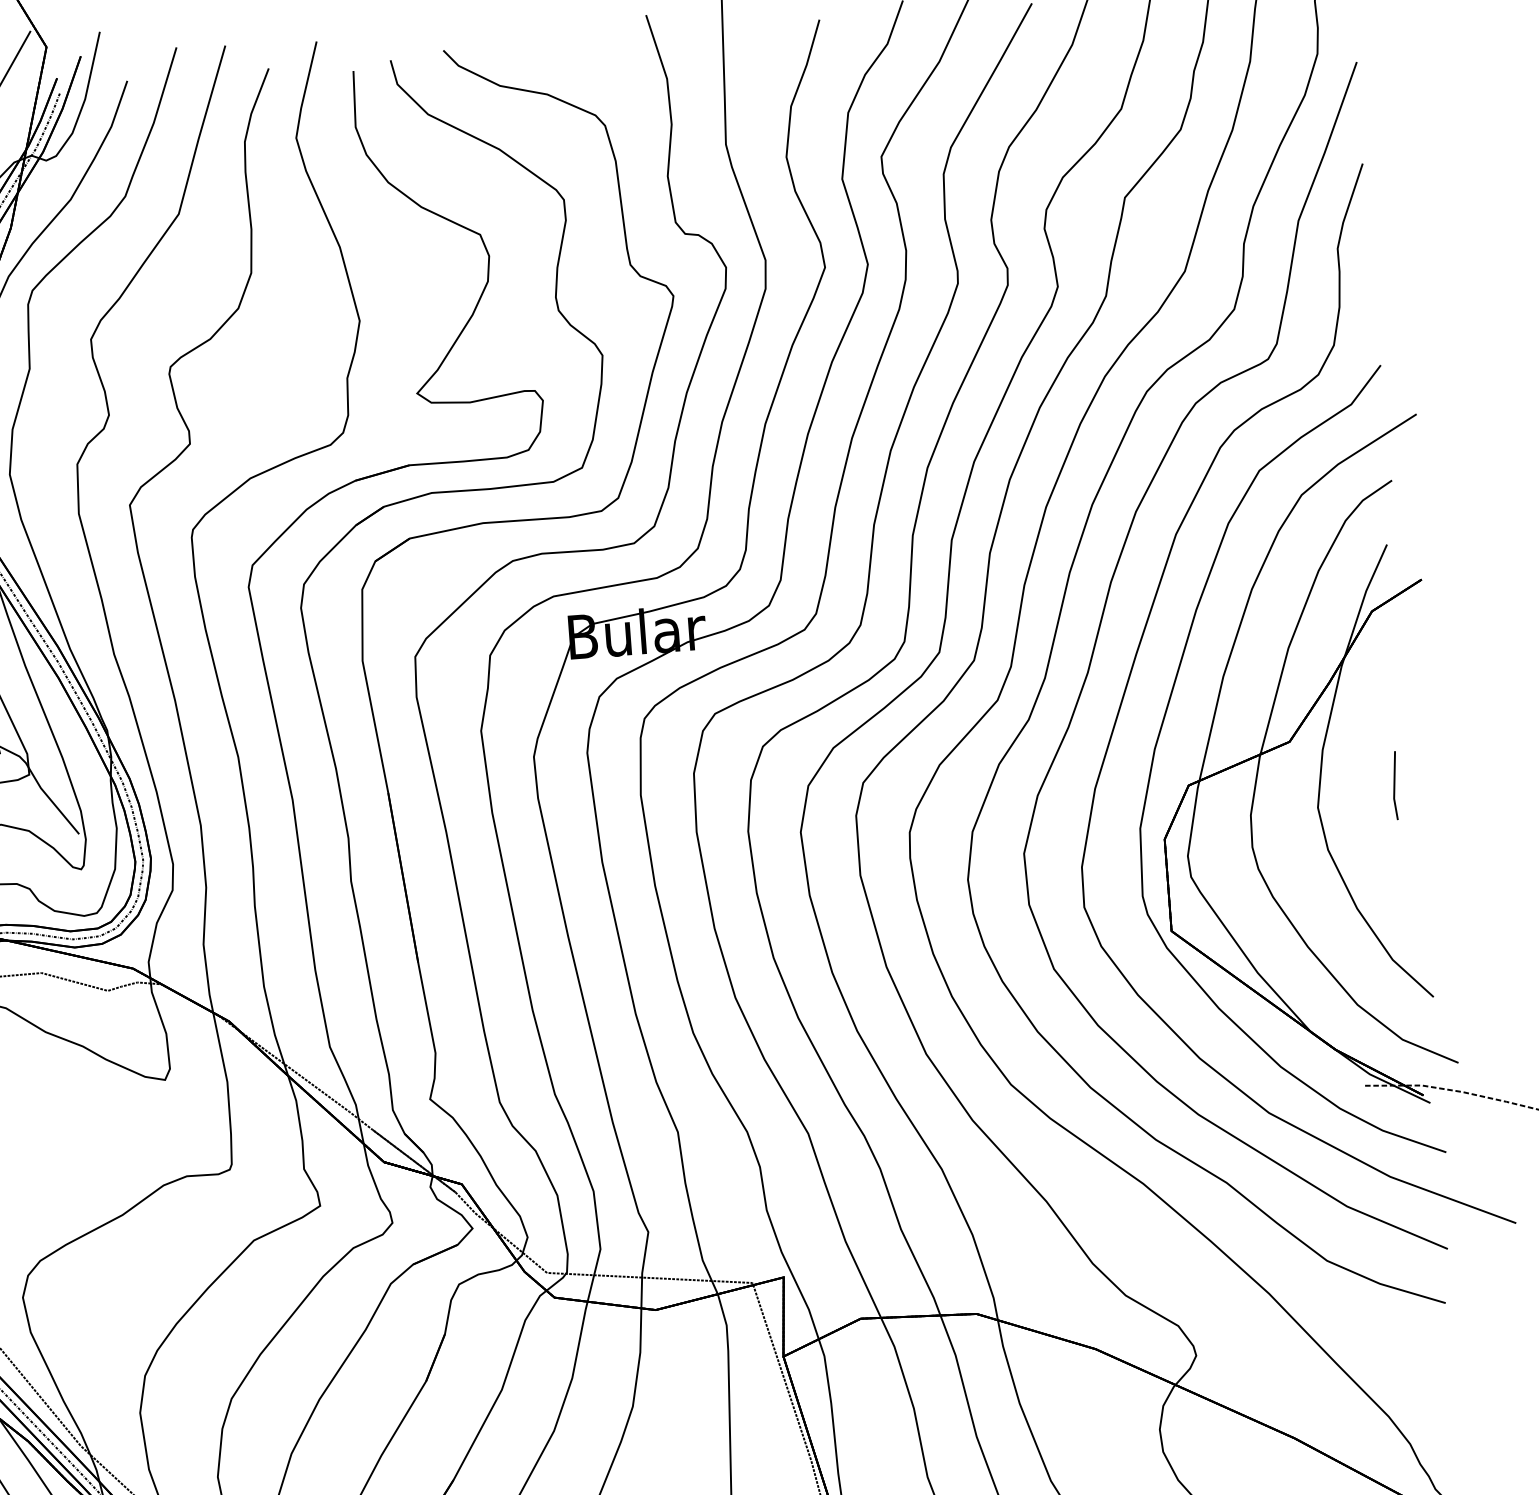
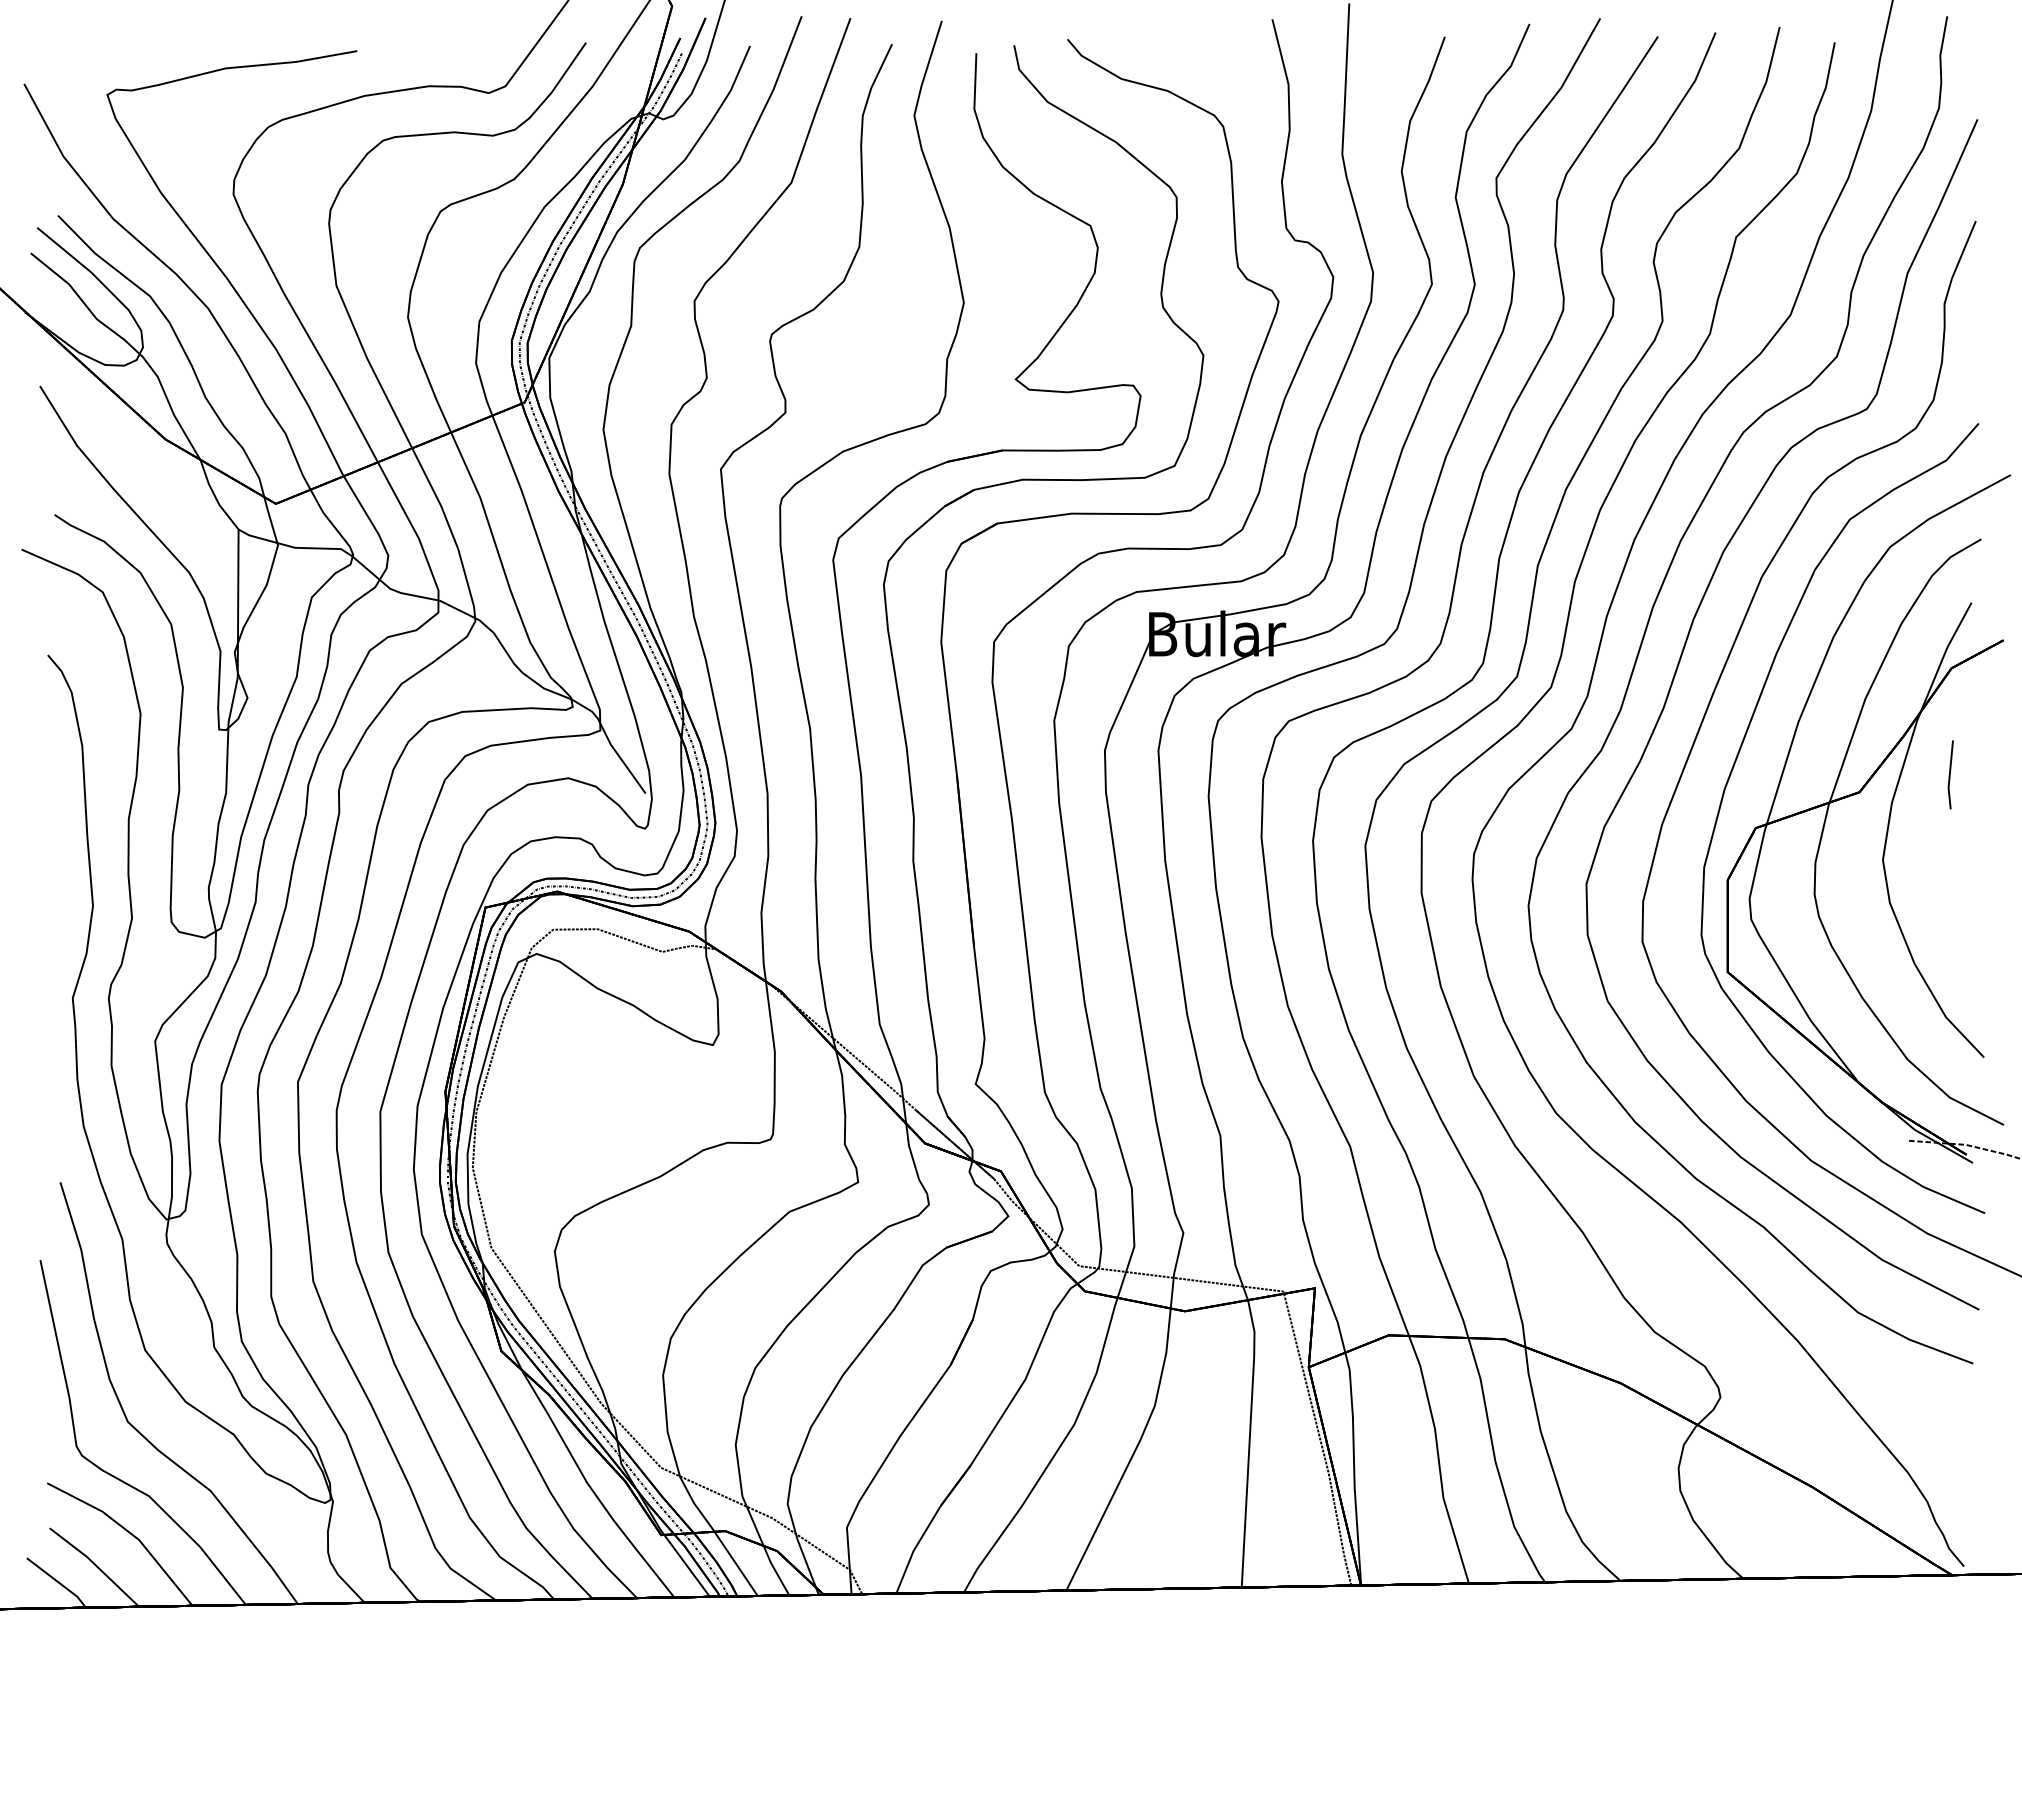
line: (1395, 785) -> (1950, 774), moved

